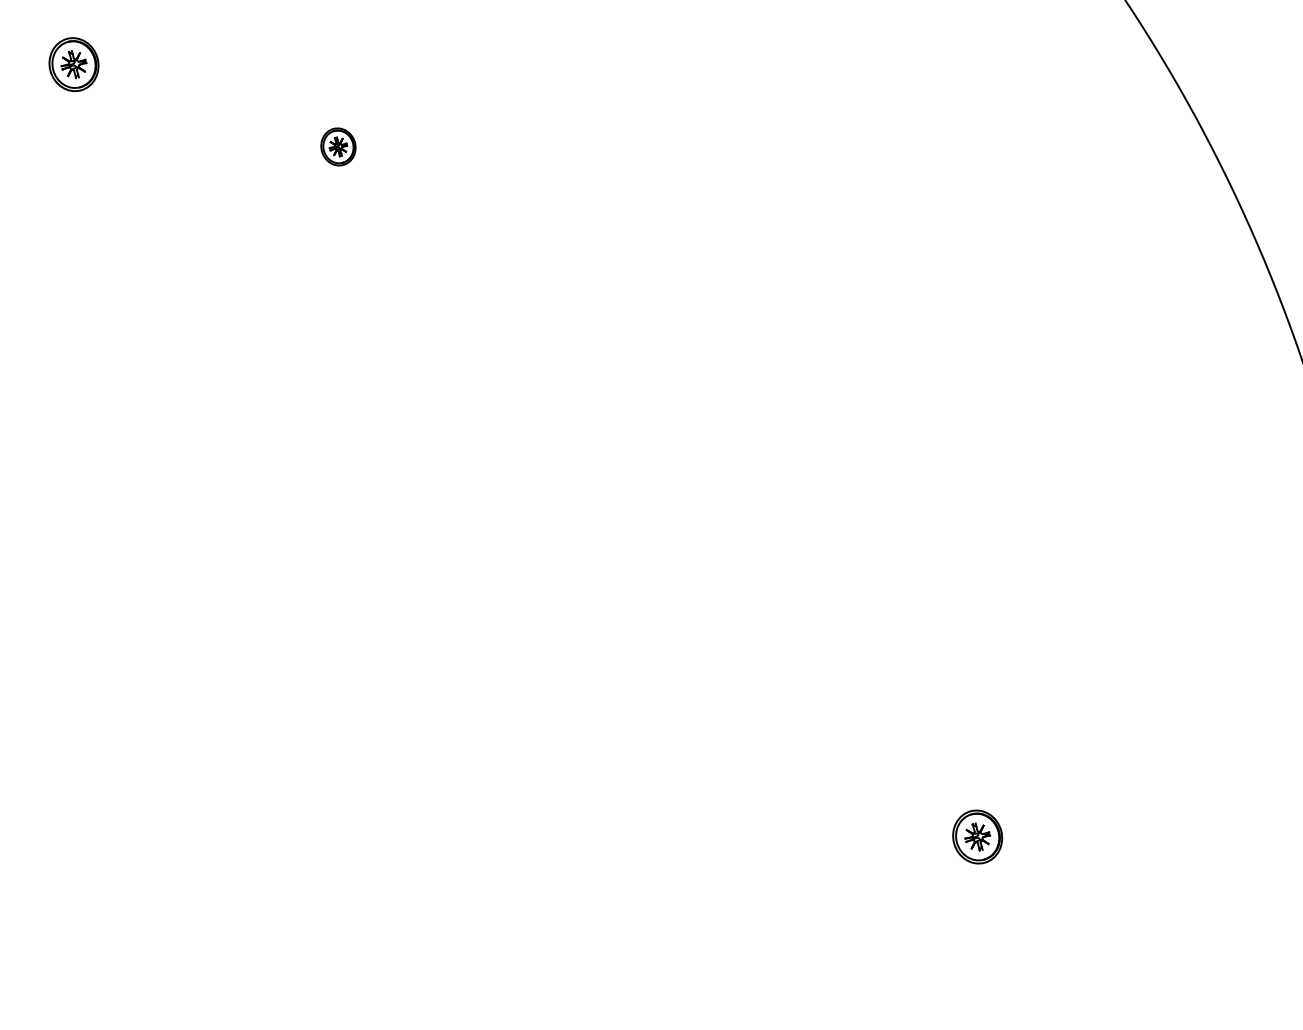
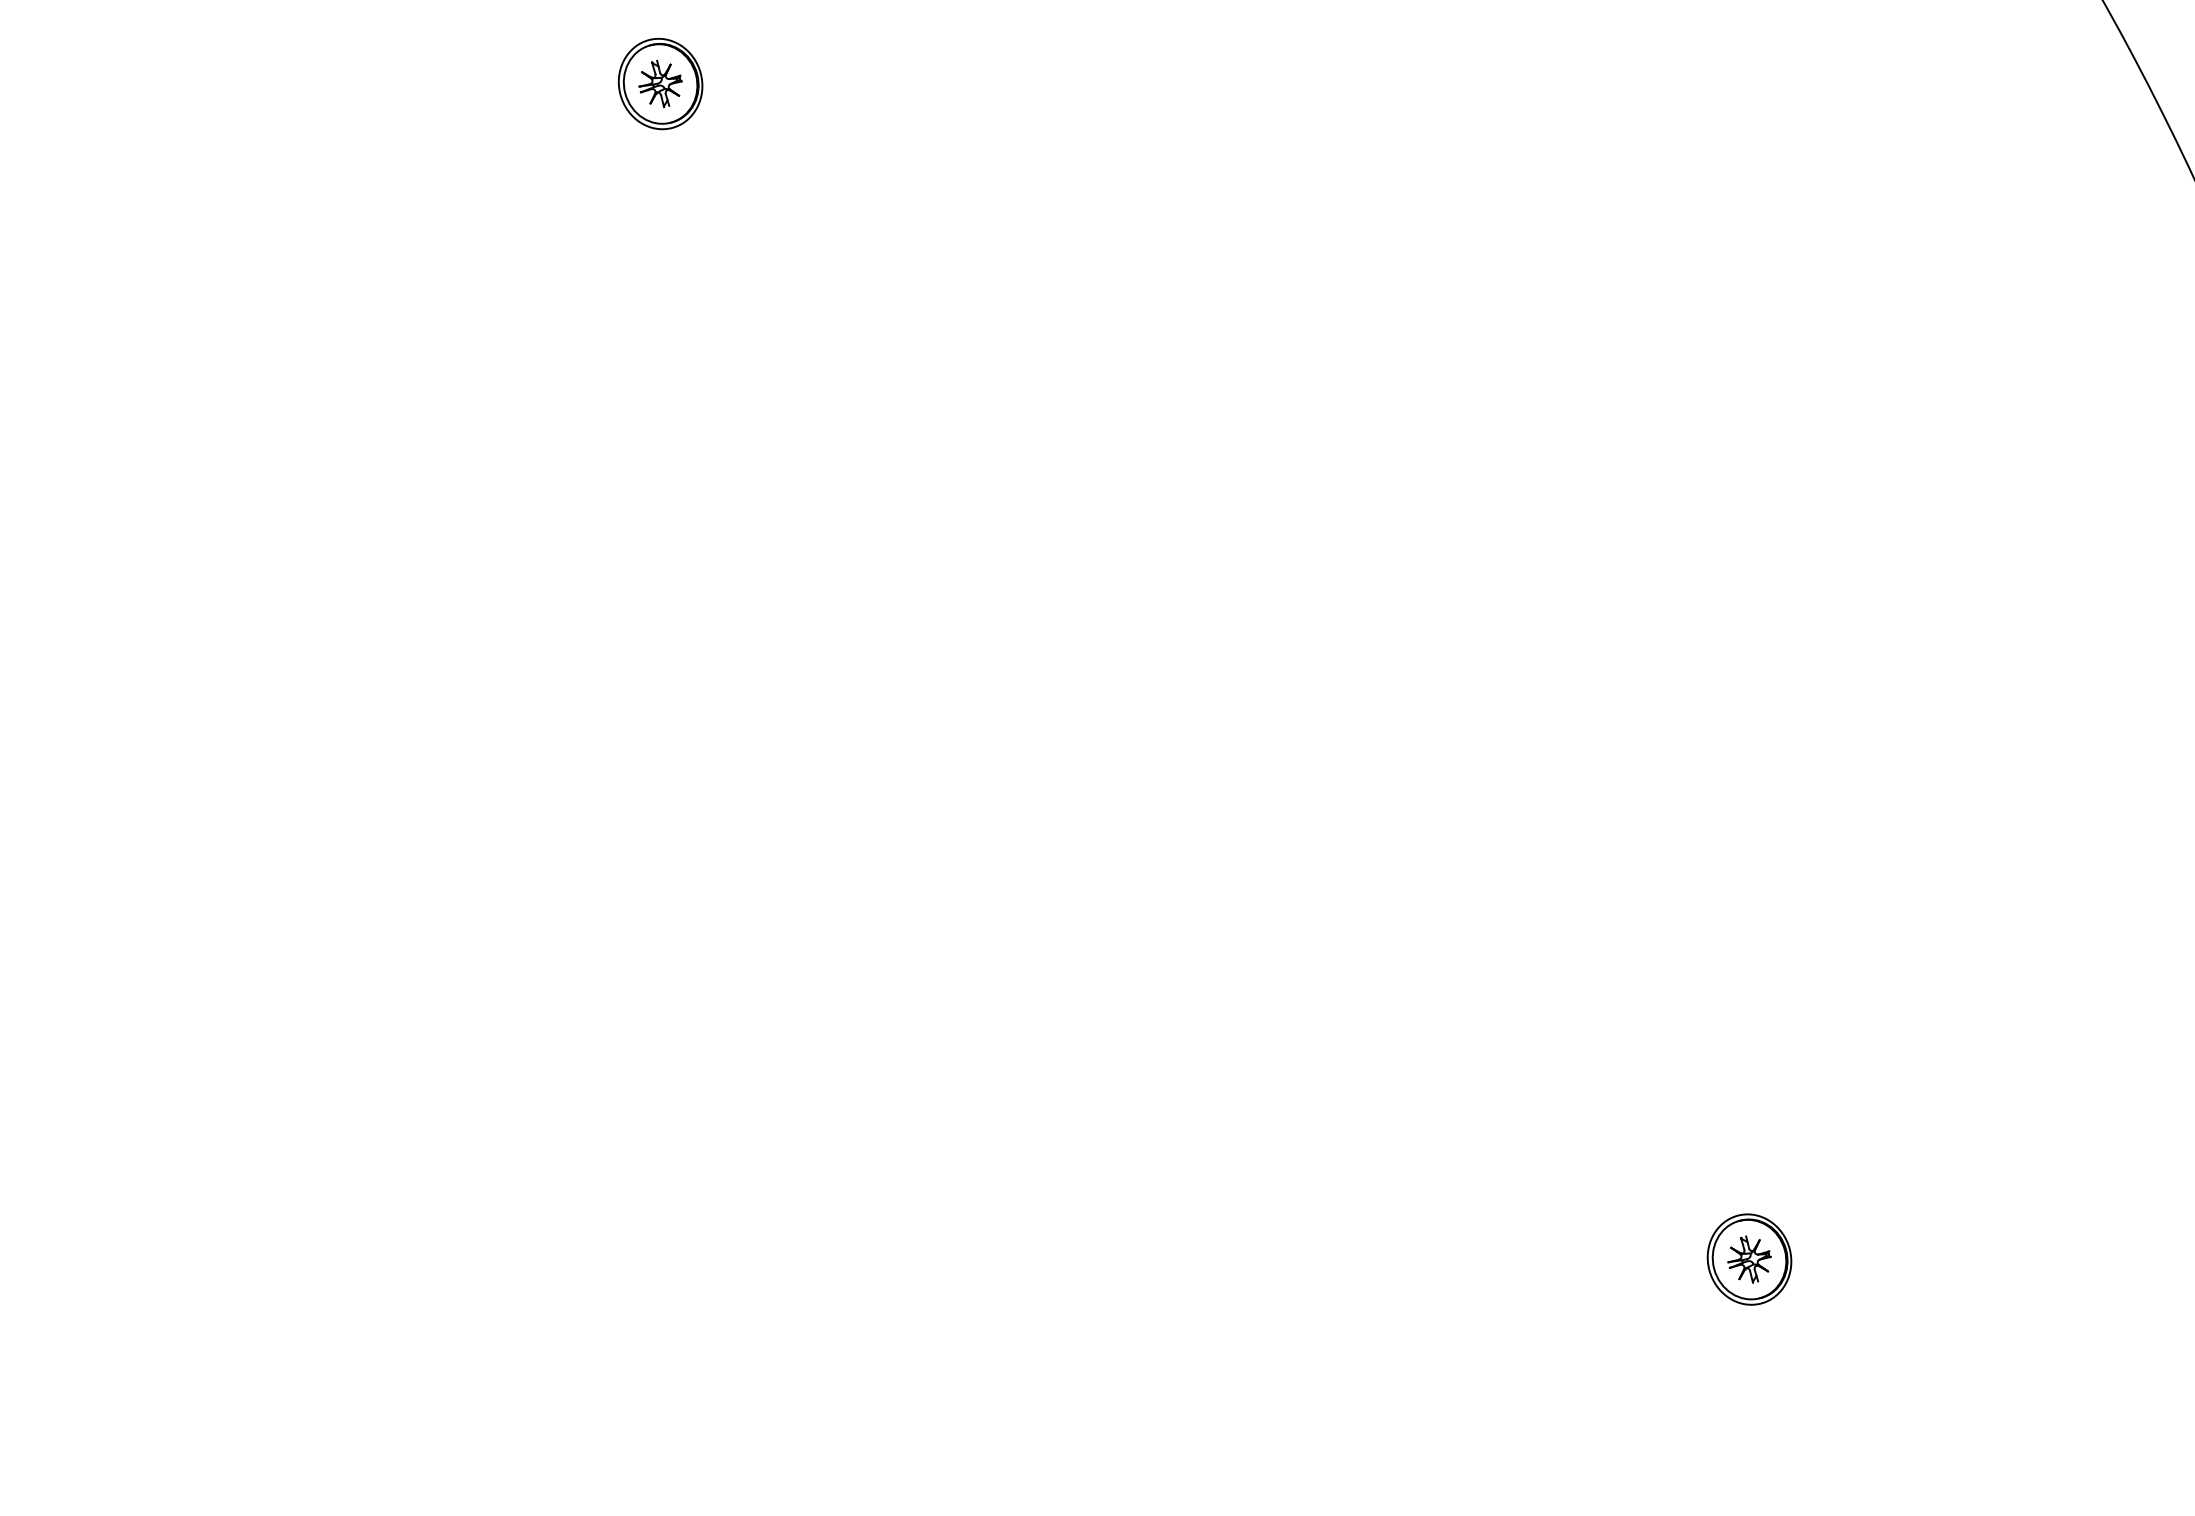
part: (338, 146) -> (660, 83), size x1.43

